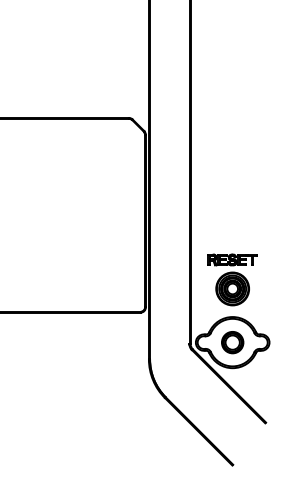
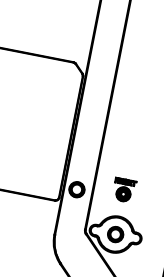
part: (232, 279) -> (124, 190), size x0.6
part: (167, 291) -> (76, 189), added

